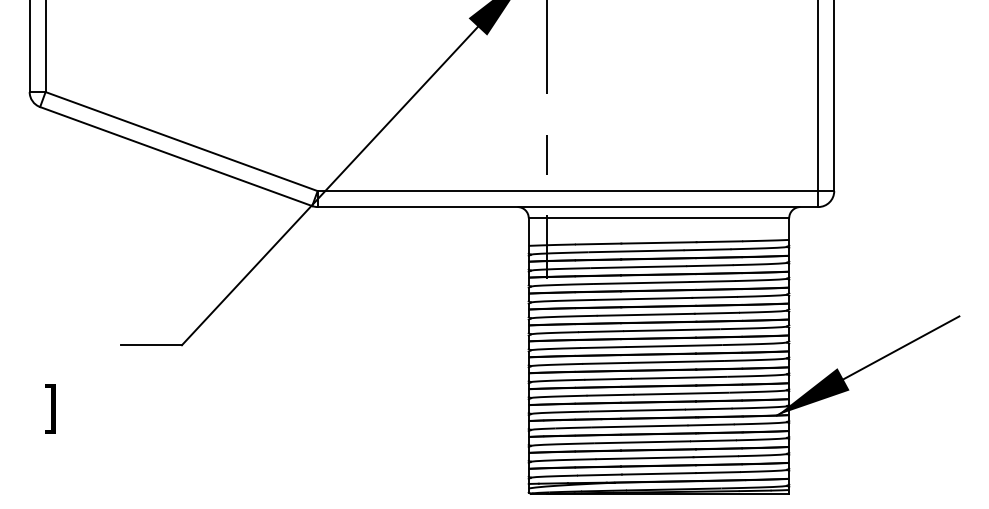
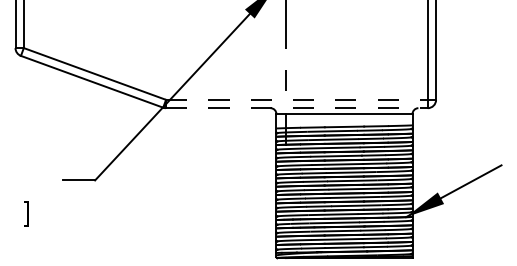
line: (576, 190) -> (301, 99), solid -> dashed
line: (567, 207) -> (296, 108), solid -> dashed

